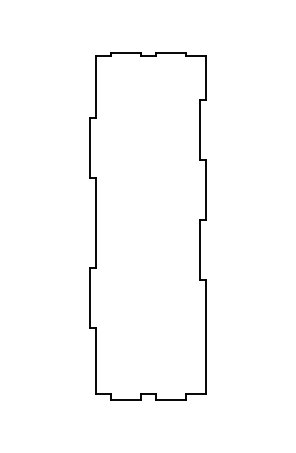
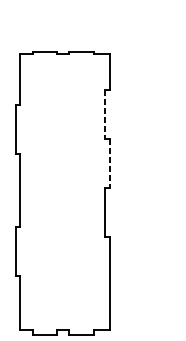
line: (199, 130) -> (104, 115), solid -> dashed
line: (205, 190) -> (109, 164), solid -> dashed

